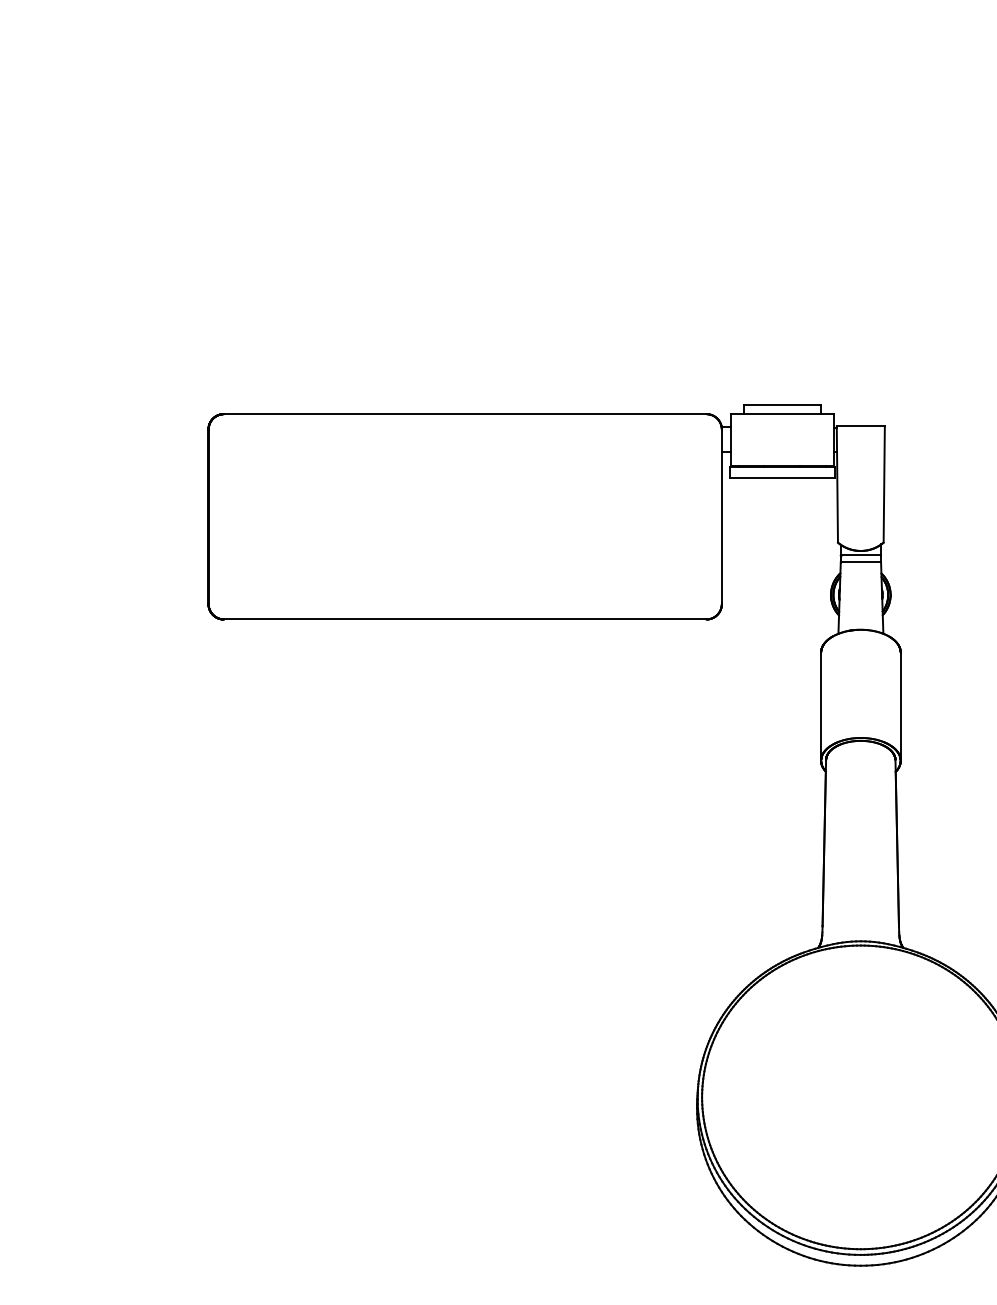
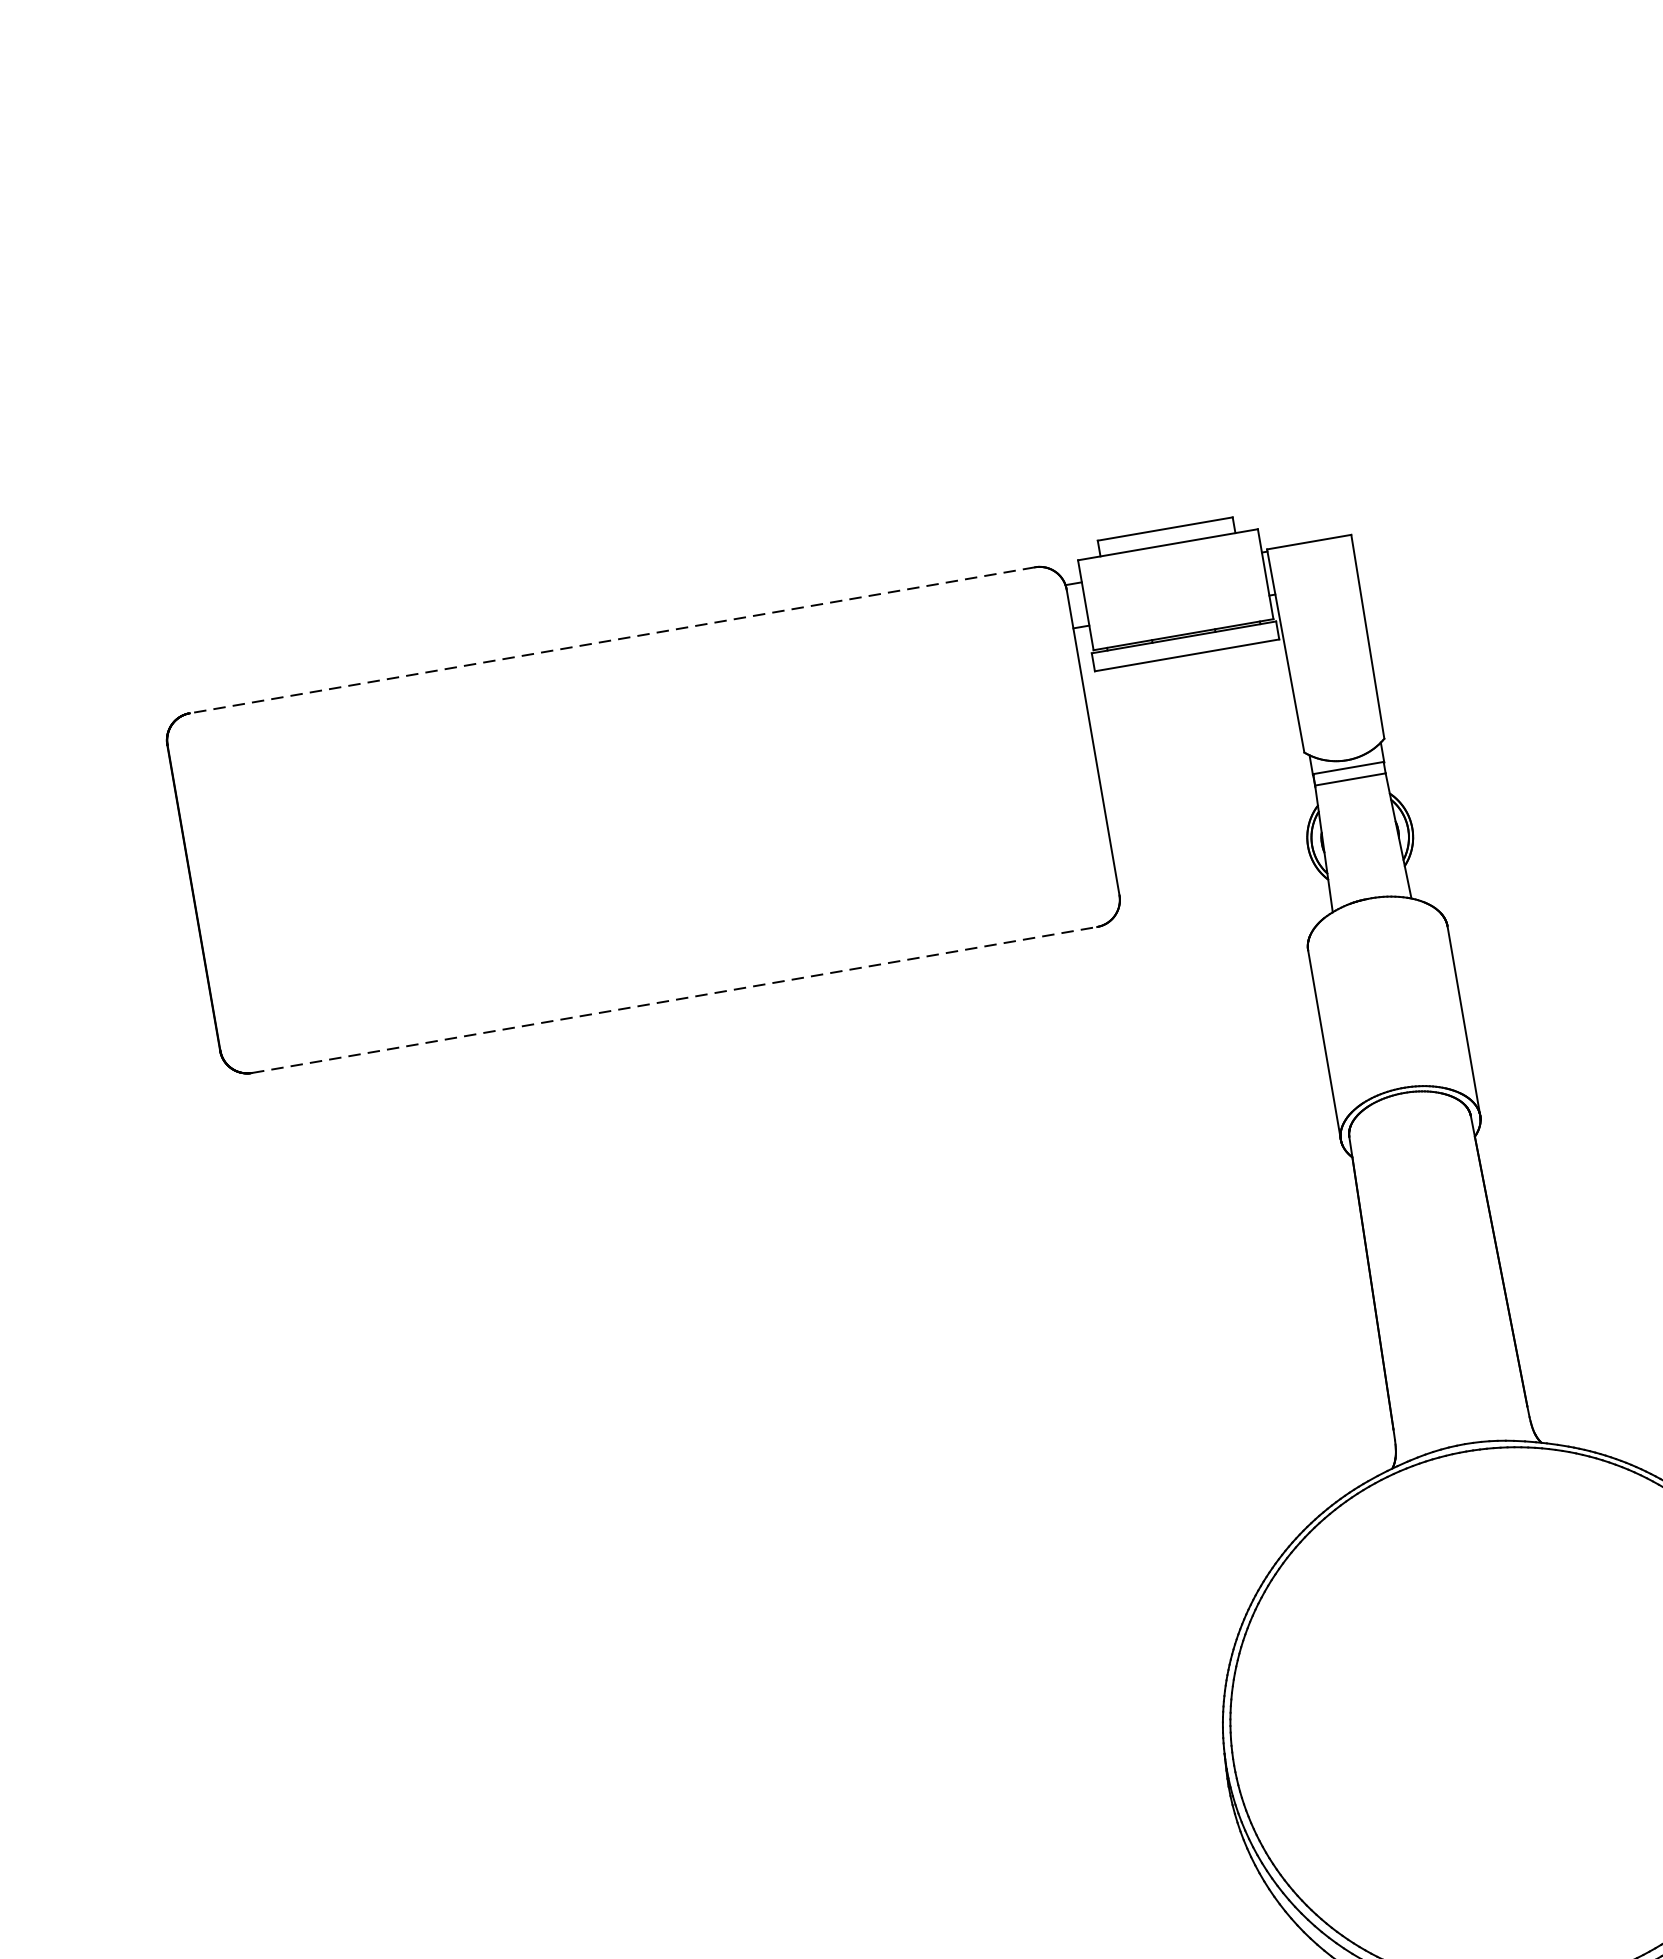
line: (464, 414) -> (611, 641), solid -> dashed
line: (465, 619) -> (675, 999), solid -> dashed

